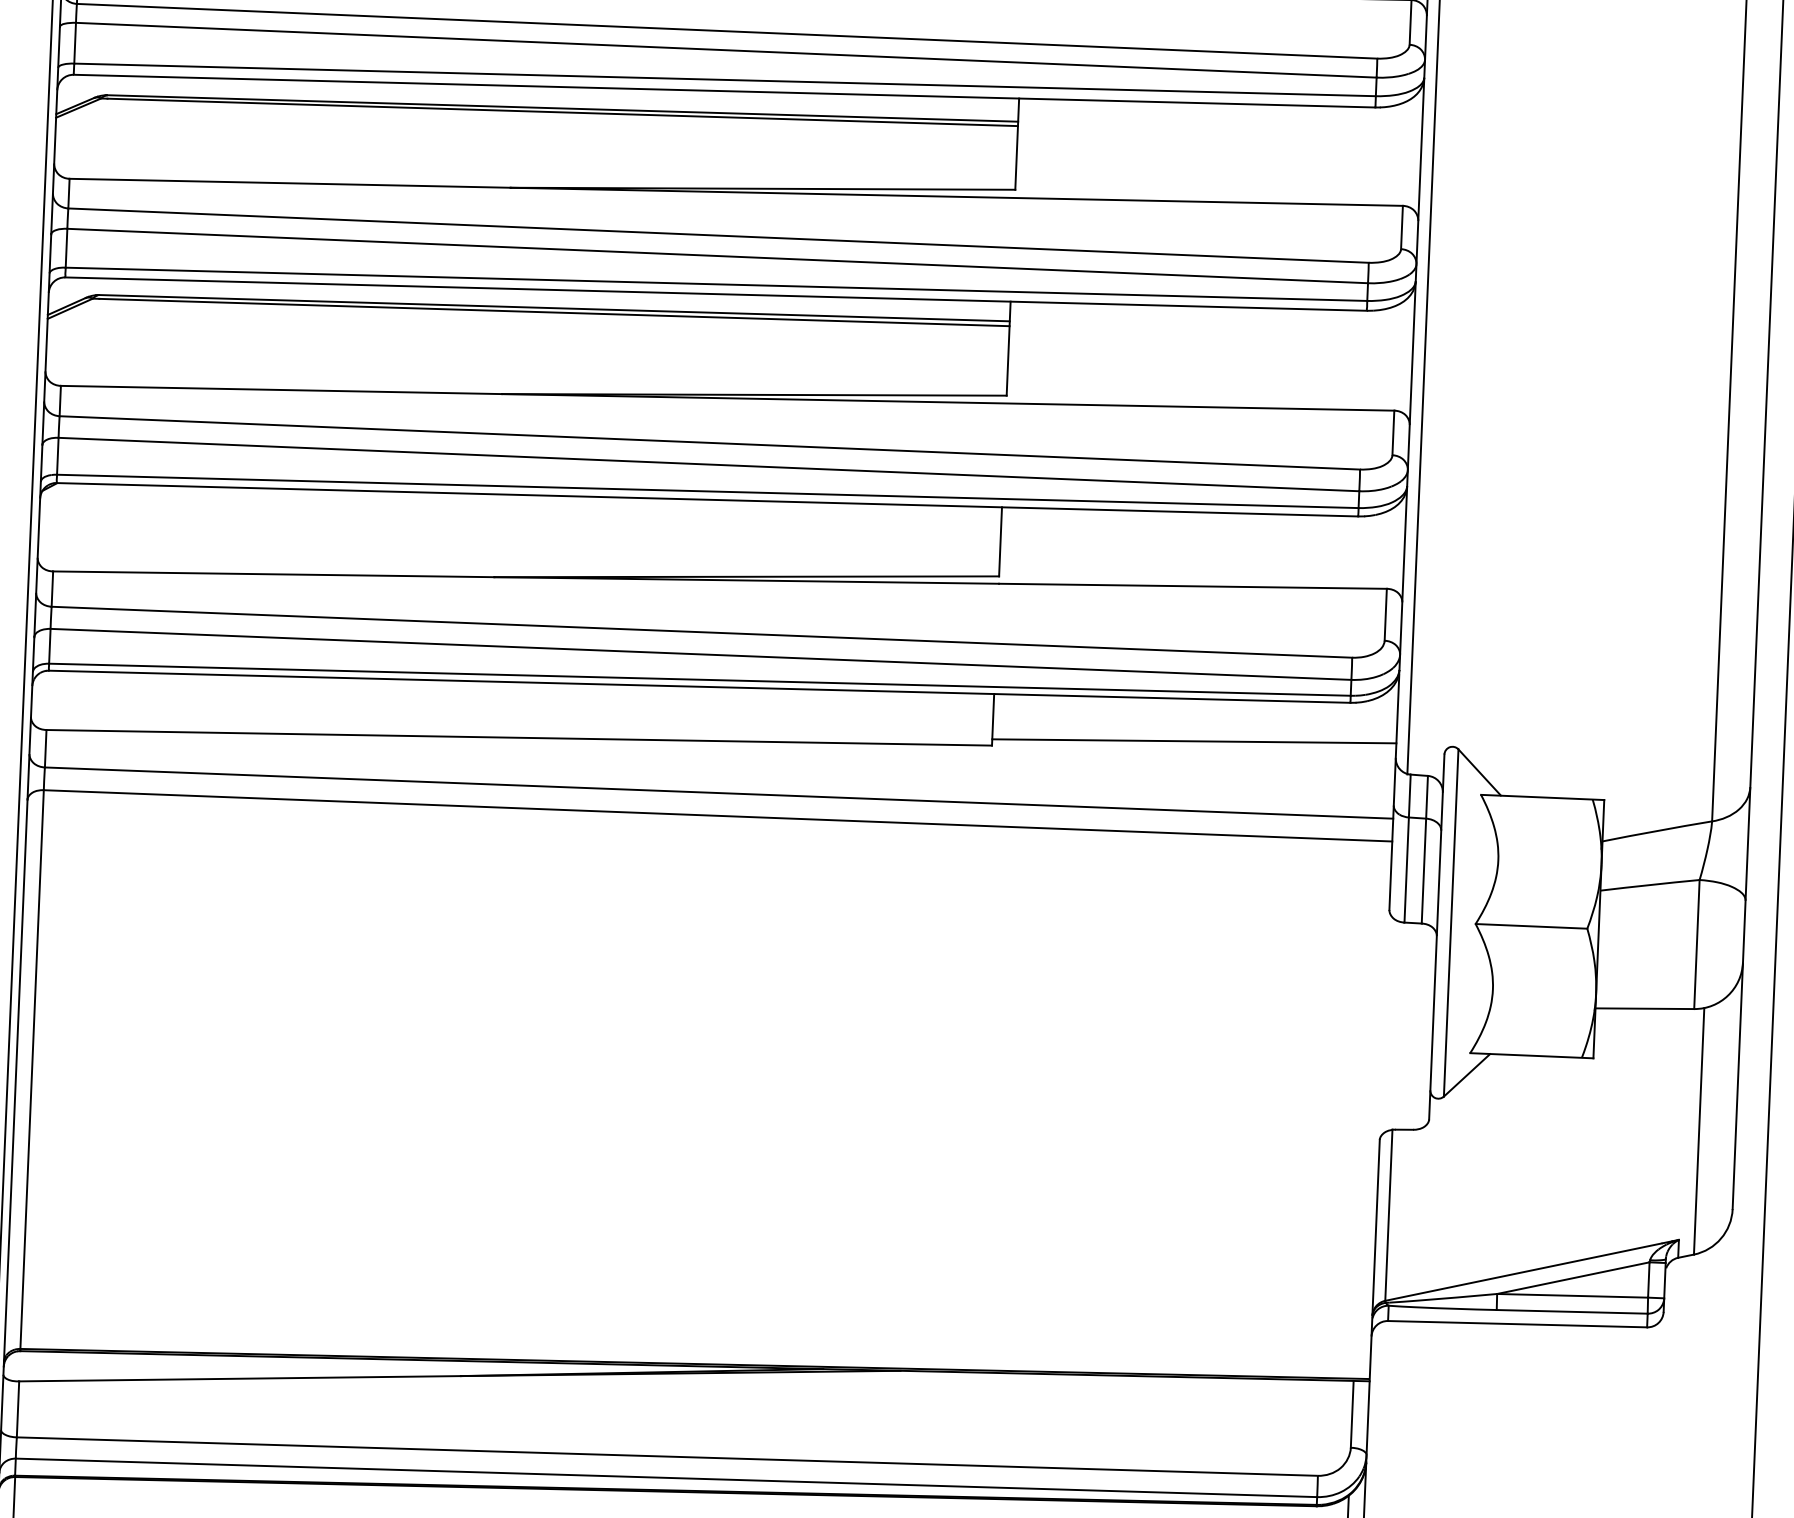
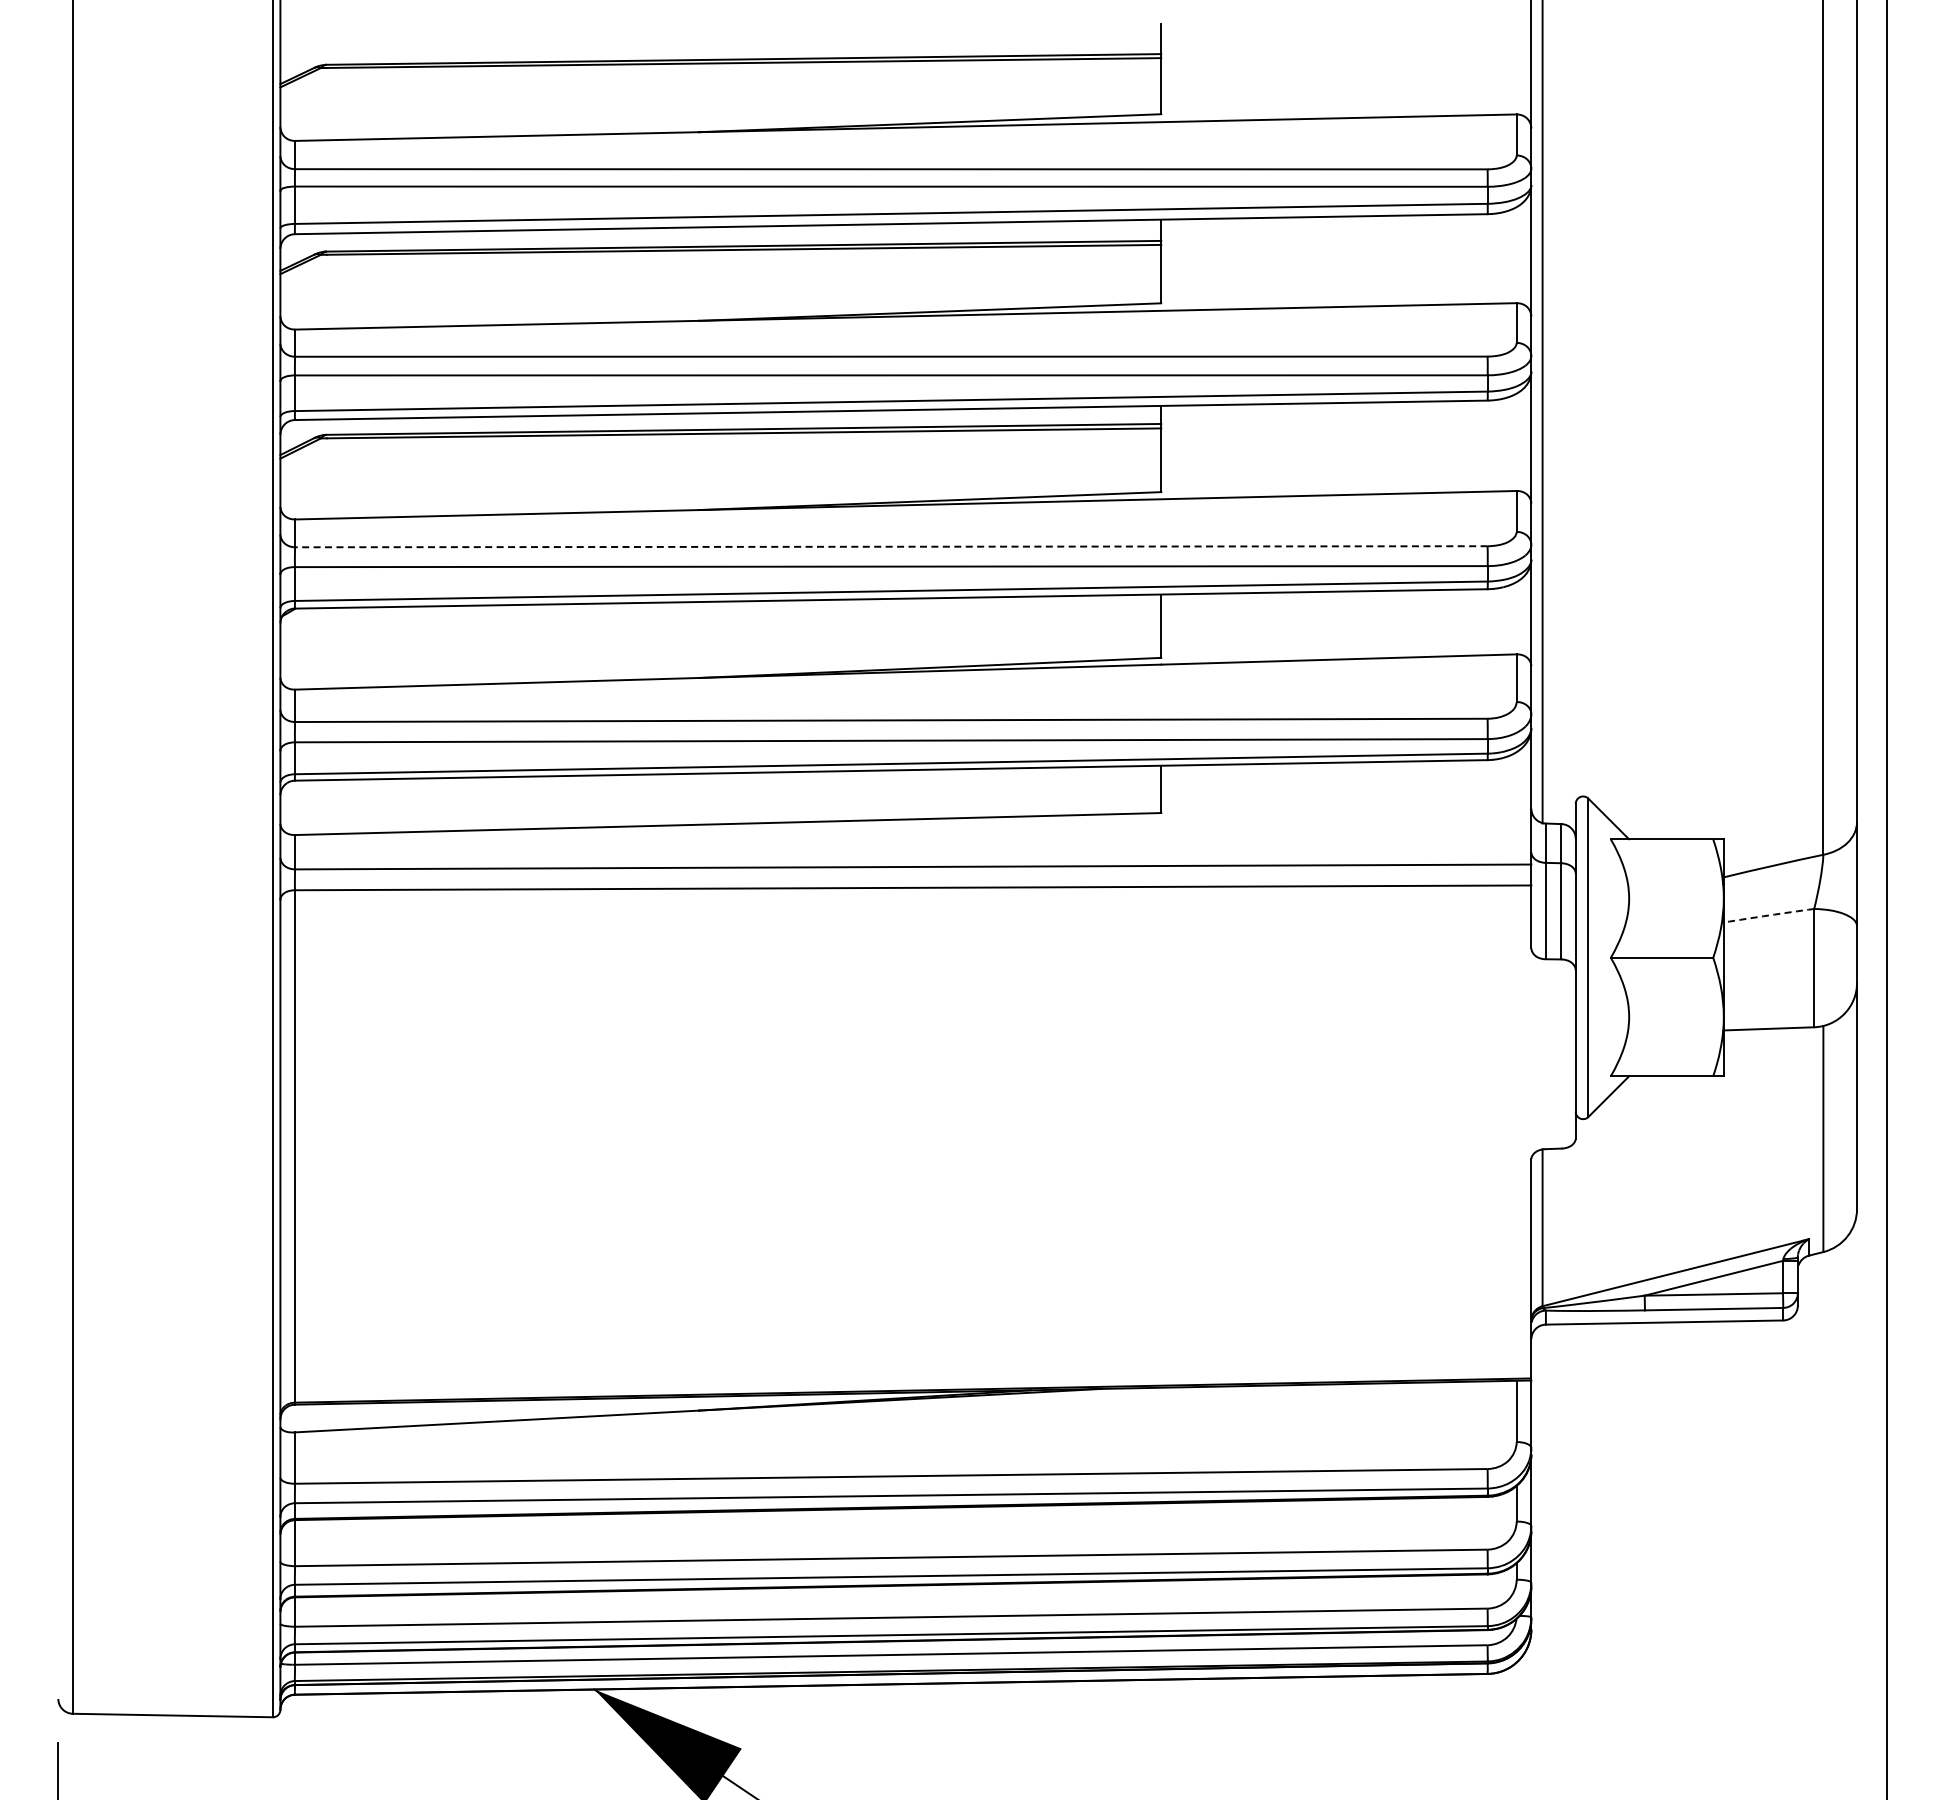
line: (708, 442) -> (890, 546), solid -> dashed
line: (1194, 741) -> (1346, 801), removed
arc: (1649, 885) -> (1768, 915), solid -> dashed

